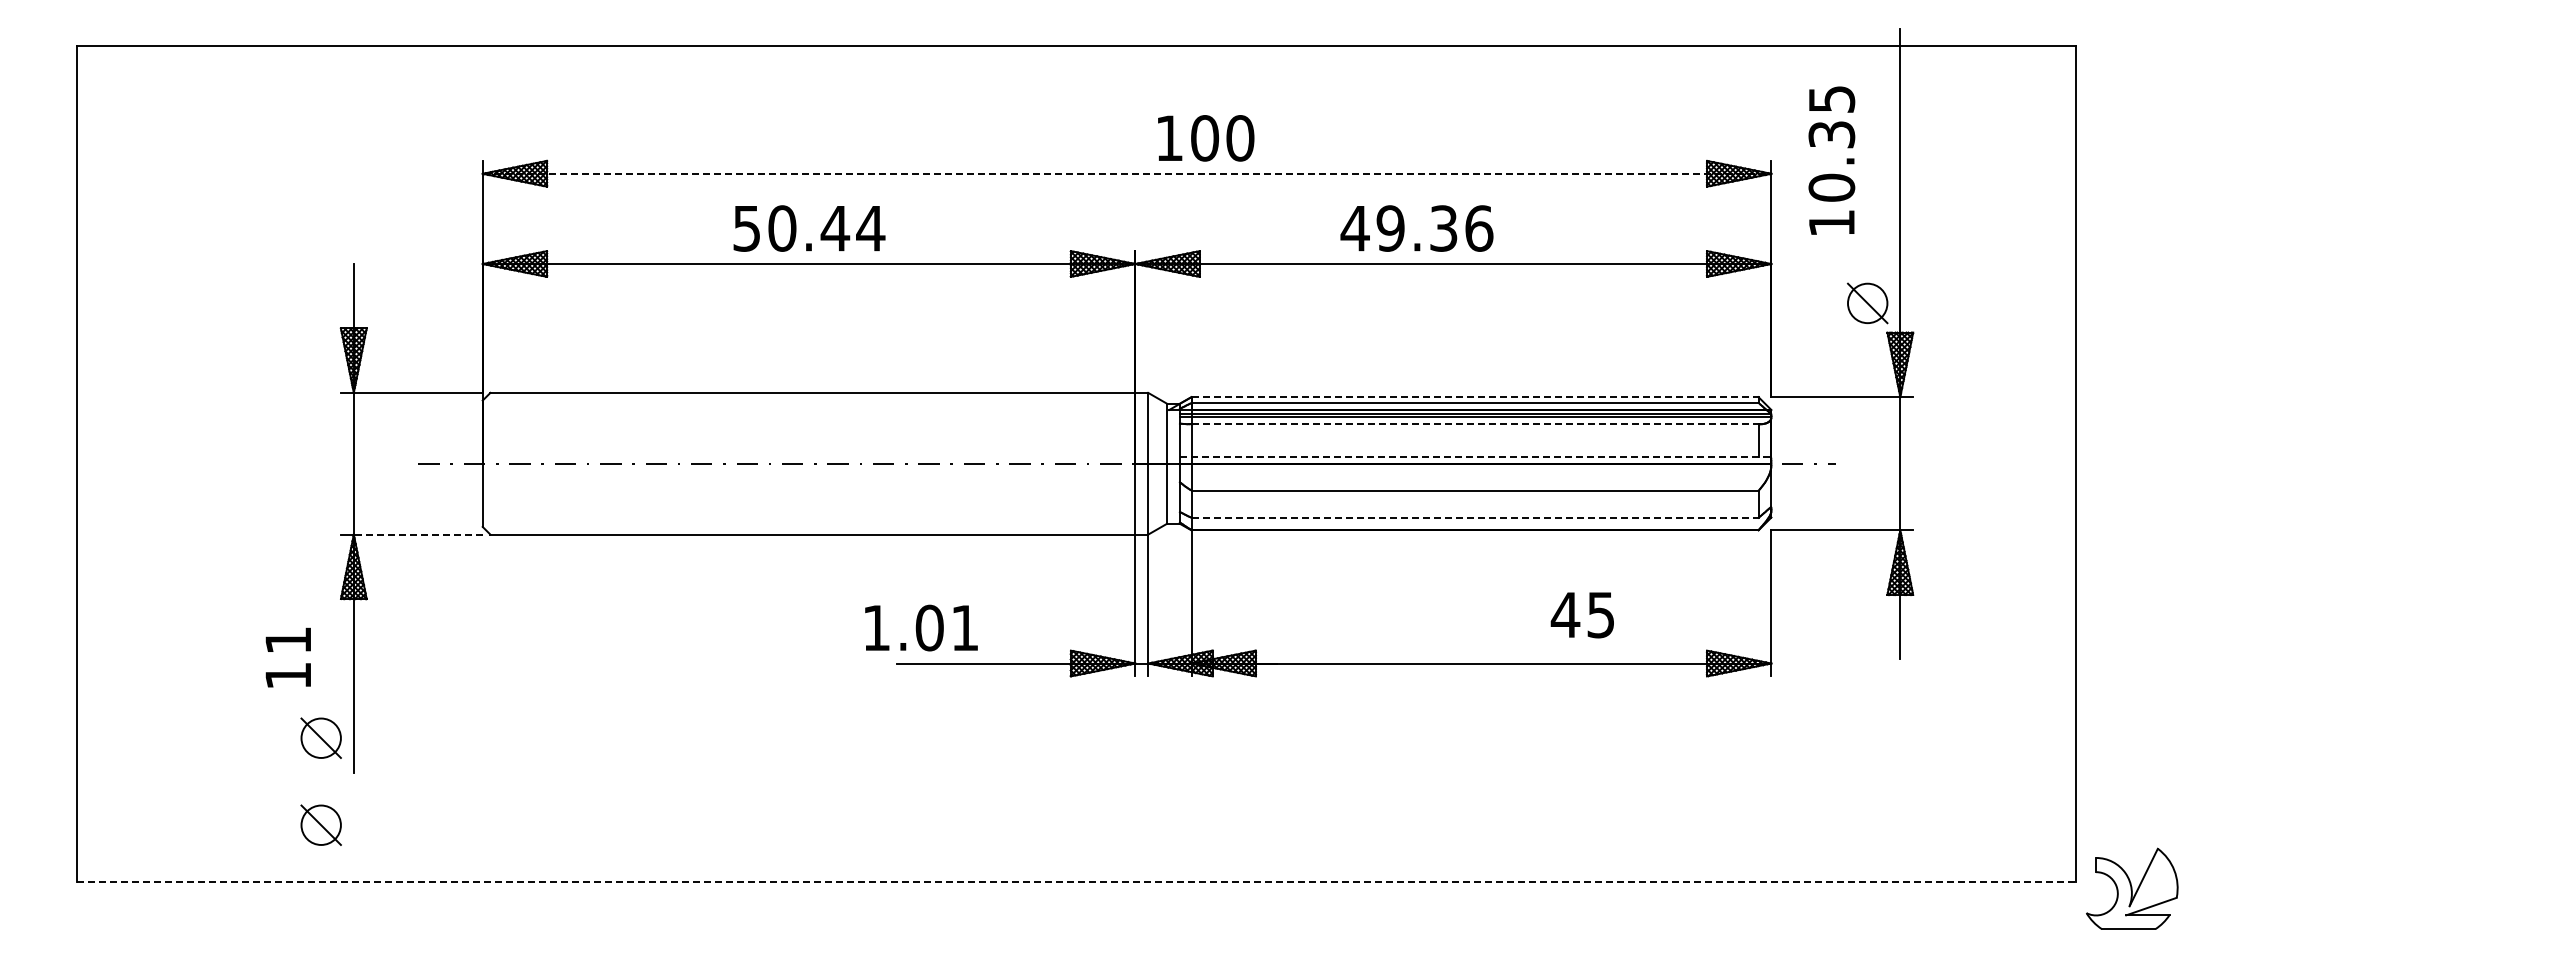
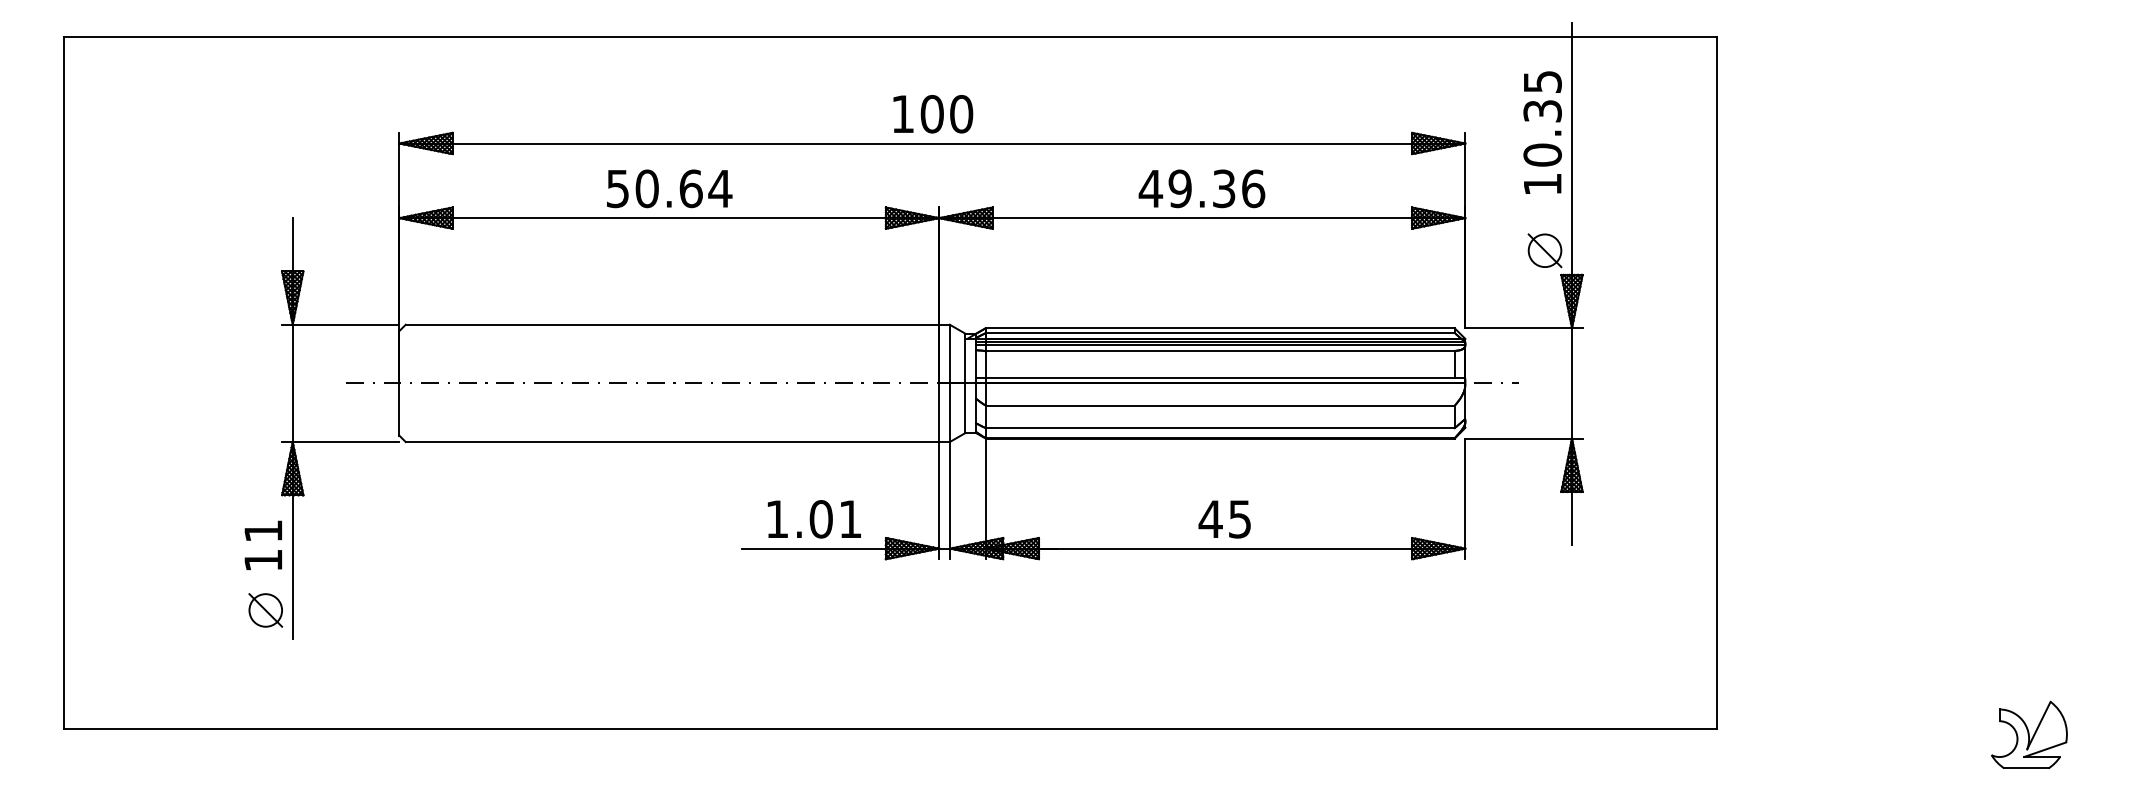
text: (1206, 138) -> (933, 114), moved
text: (1831, 160) -> (1542, 132), moved
line: (1127, 173) -> (932, 143), dashed -> solid
text: (835, 228) -> (691, 188), 50.44 -> 50.64
text: (1416, 228) -> (1201, 188), moved
line: (1475, 397) -> (1220, 328), dashed -> solid
line: (1475, 424) -> (1220, 350), dashed -> solid
line: (1475, 457) -> (1220, 378), dashed -> solid
line: (1475, 517) -> (1220, 427), dashed -> solid
line: (417, 534) -> (345, 441), dashed -> solid
text: (1581, 615) -> (1223, 519), moved
text: (921, 627) -> (814, 518), moved
text: (287, 657) -> (262, 545), moved
part: (320, 824) -> (265, 681), removed
line: (1077, 881) -> (891, 728), dashed -> solid
part: (2132, 888) -> (2029, 734), moved

